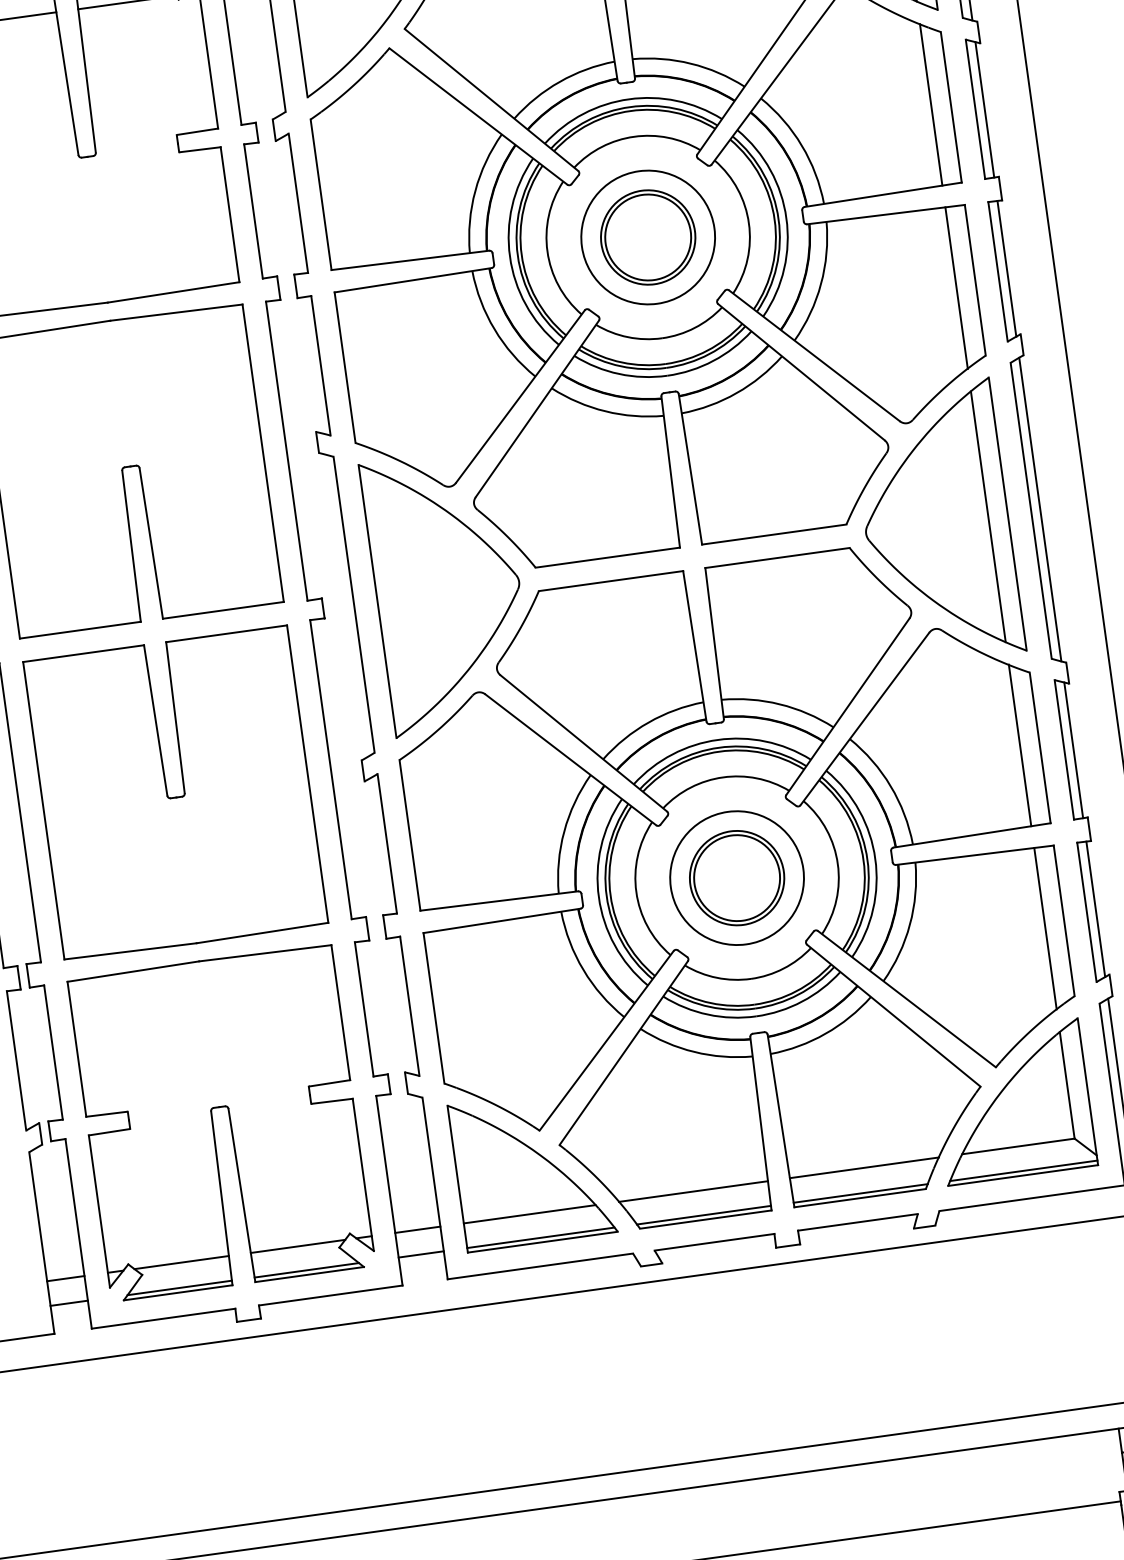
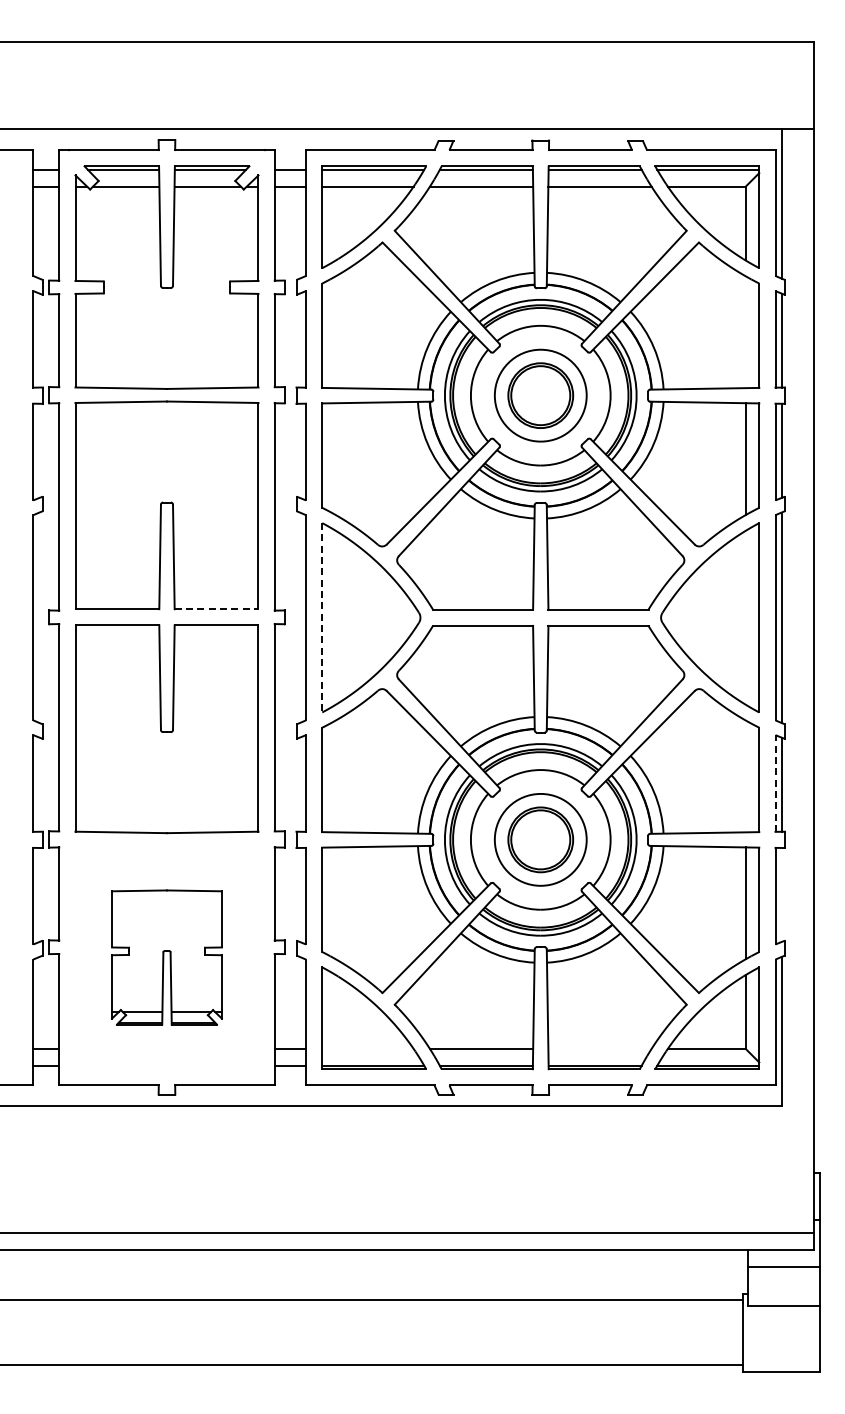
line: (930, 105) -> (745, 332), removed
line: (987, 516) -> (745, 617), removed
line: (377, 601) -> (322, 617), solid -> dashed
line: (223, 610) -> (216, 609), solid -> dashed
line: (1019, 745) -> (745, 776), removed
line: (1064, 749) -> (775, 783), solid -> dashed
line: (1095, 908) -> (781, 894), removed
part: (220, 1122) -> (166, 957), size x0.6
line: (863, 1167) -> (599, 1048), removed
line: (528, 1213) -> (367, 1048), removed

